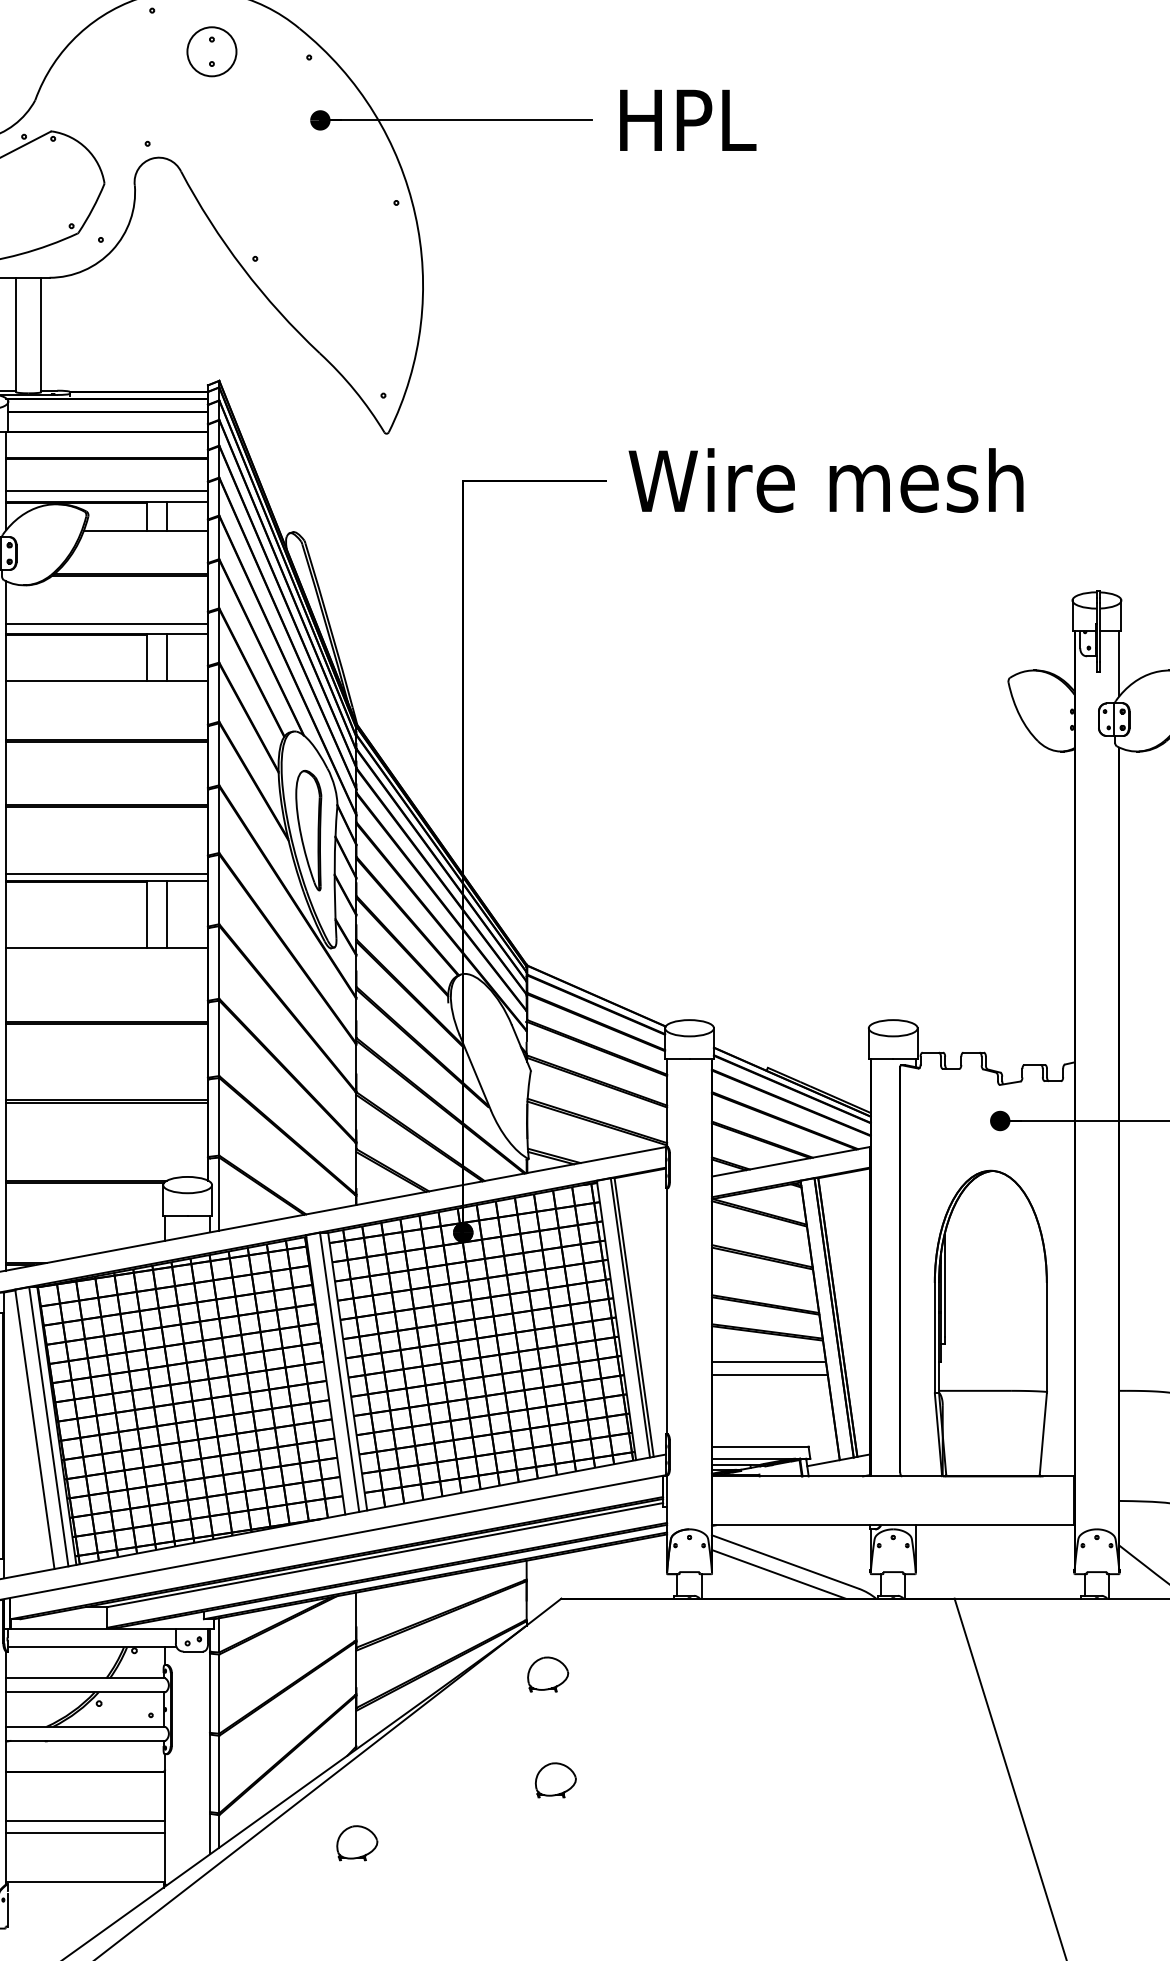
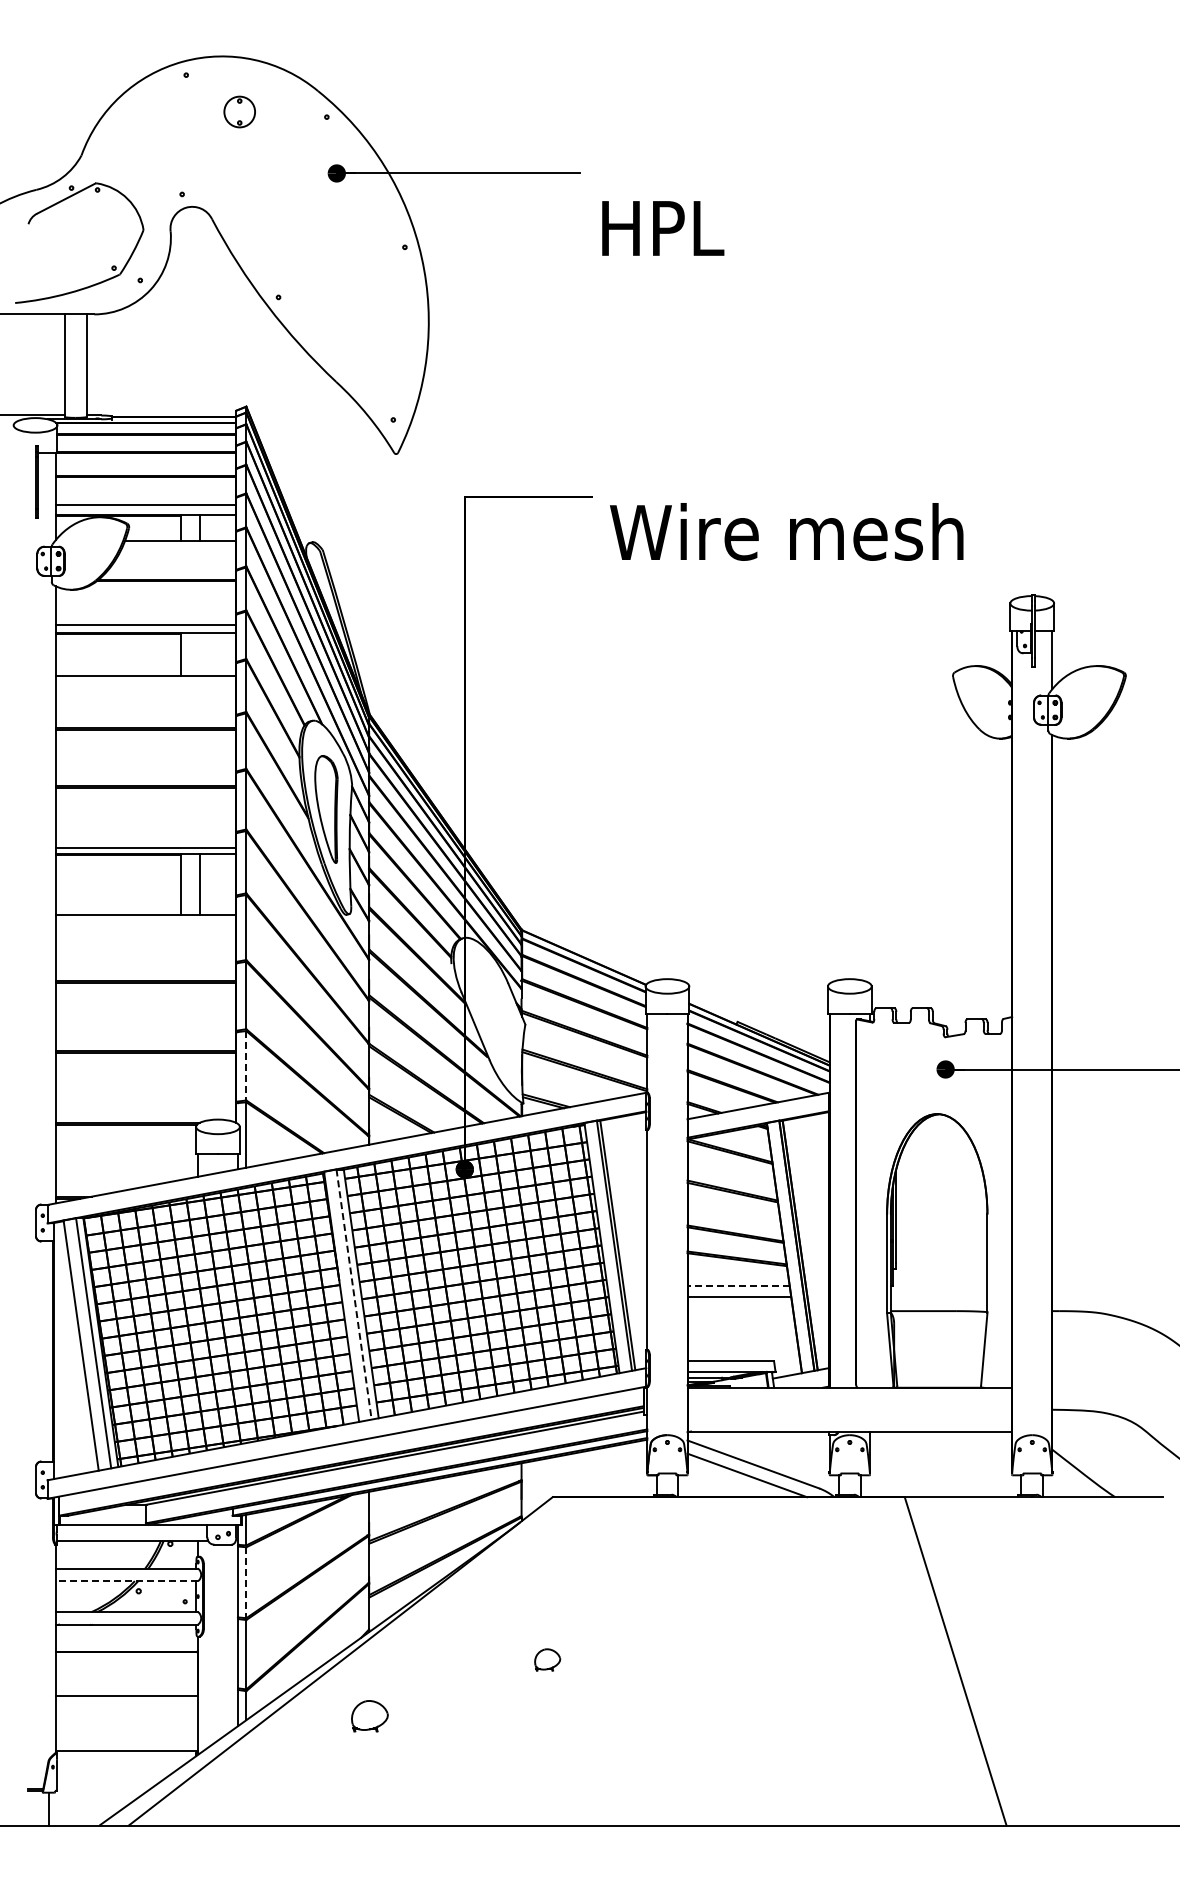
circle: (211, 52) -> (239, 112), size x0.7
text: (688, 120) -> (663, 228), moved
text: (825, 480) -> (786, 531), moved
line: (167, 657) -> (199, 654), removed
line: (219, 1116) -> (246, 1065), solid -> dashed
line: (768, 1362) -> (738, 1285), solid -> dashed
line: (340, 1373) -> (354, 1295), solid -> dashed
part: (547, 1674) -> (540, 1565), removed
line: (85, 1692) -> (126, 1581), solid -> dashed
line: (219, 1694) -> (246, 1583), solid -> dashed
part: (555, 1779) -> (547, 1659), size x0.7
line: (85, 1832) -> (126, 1706), removed

